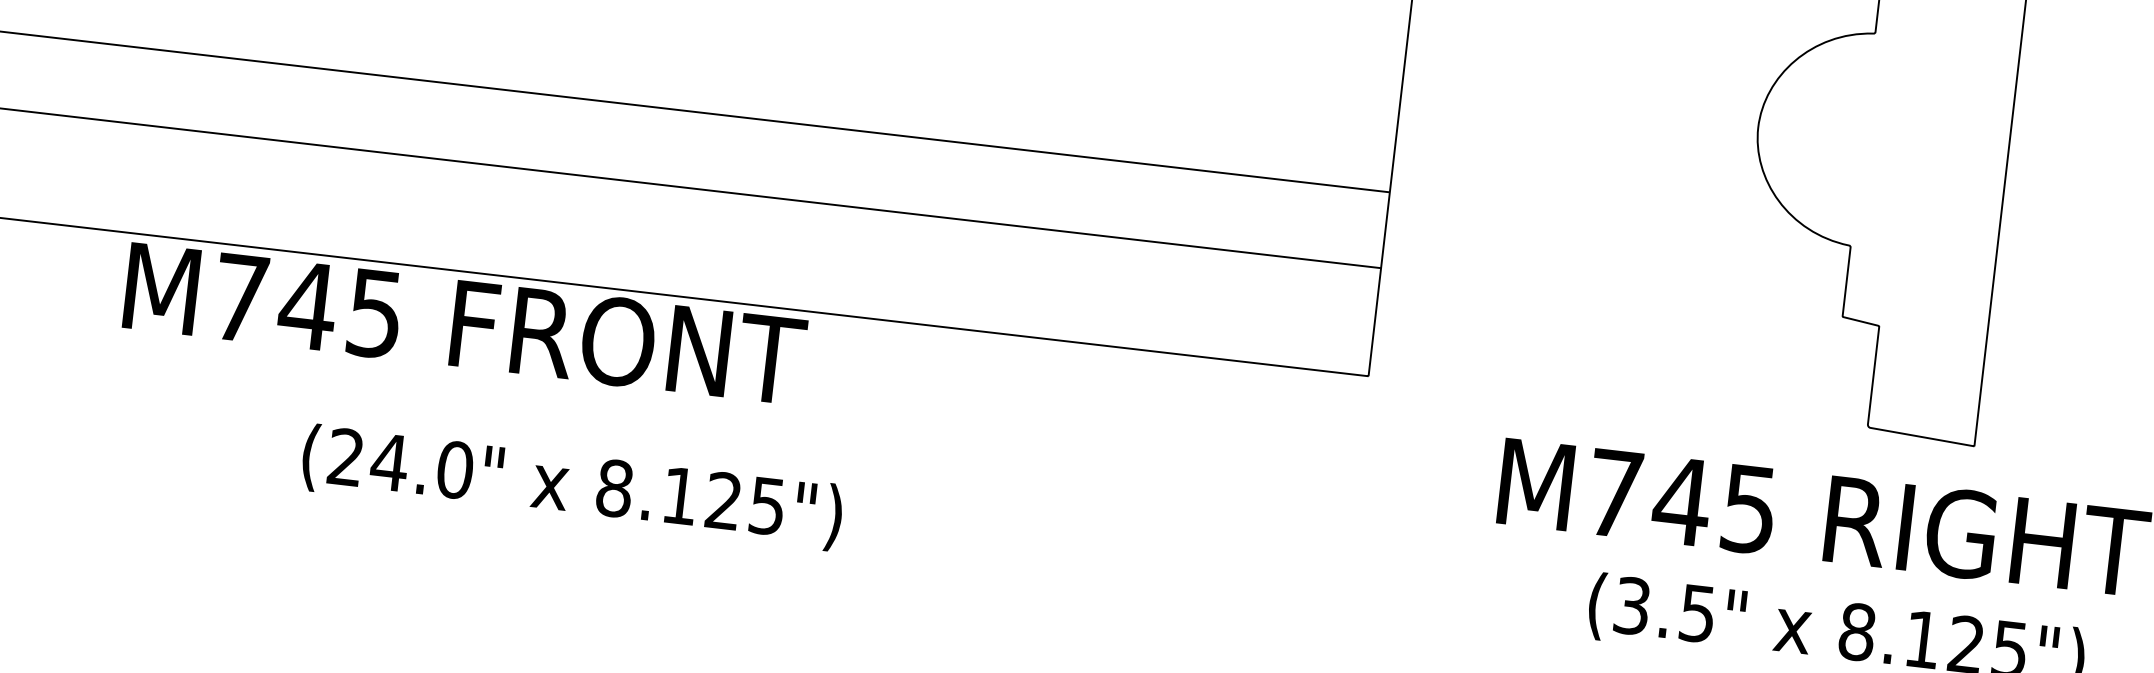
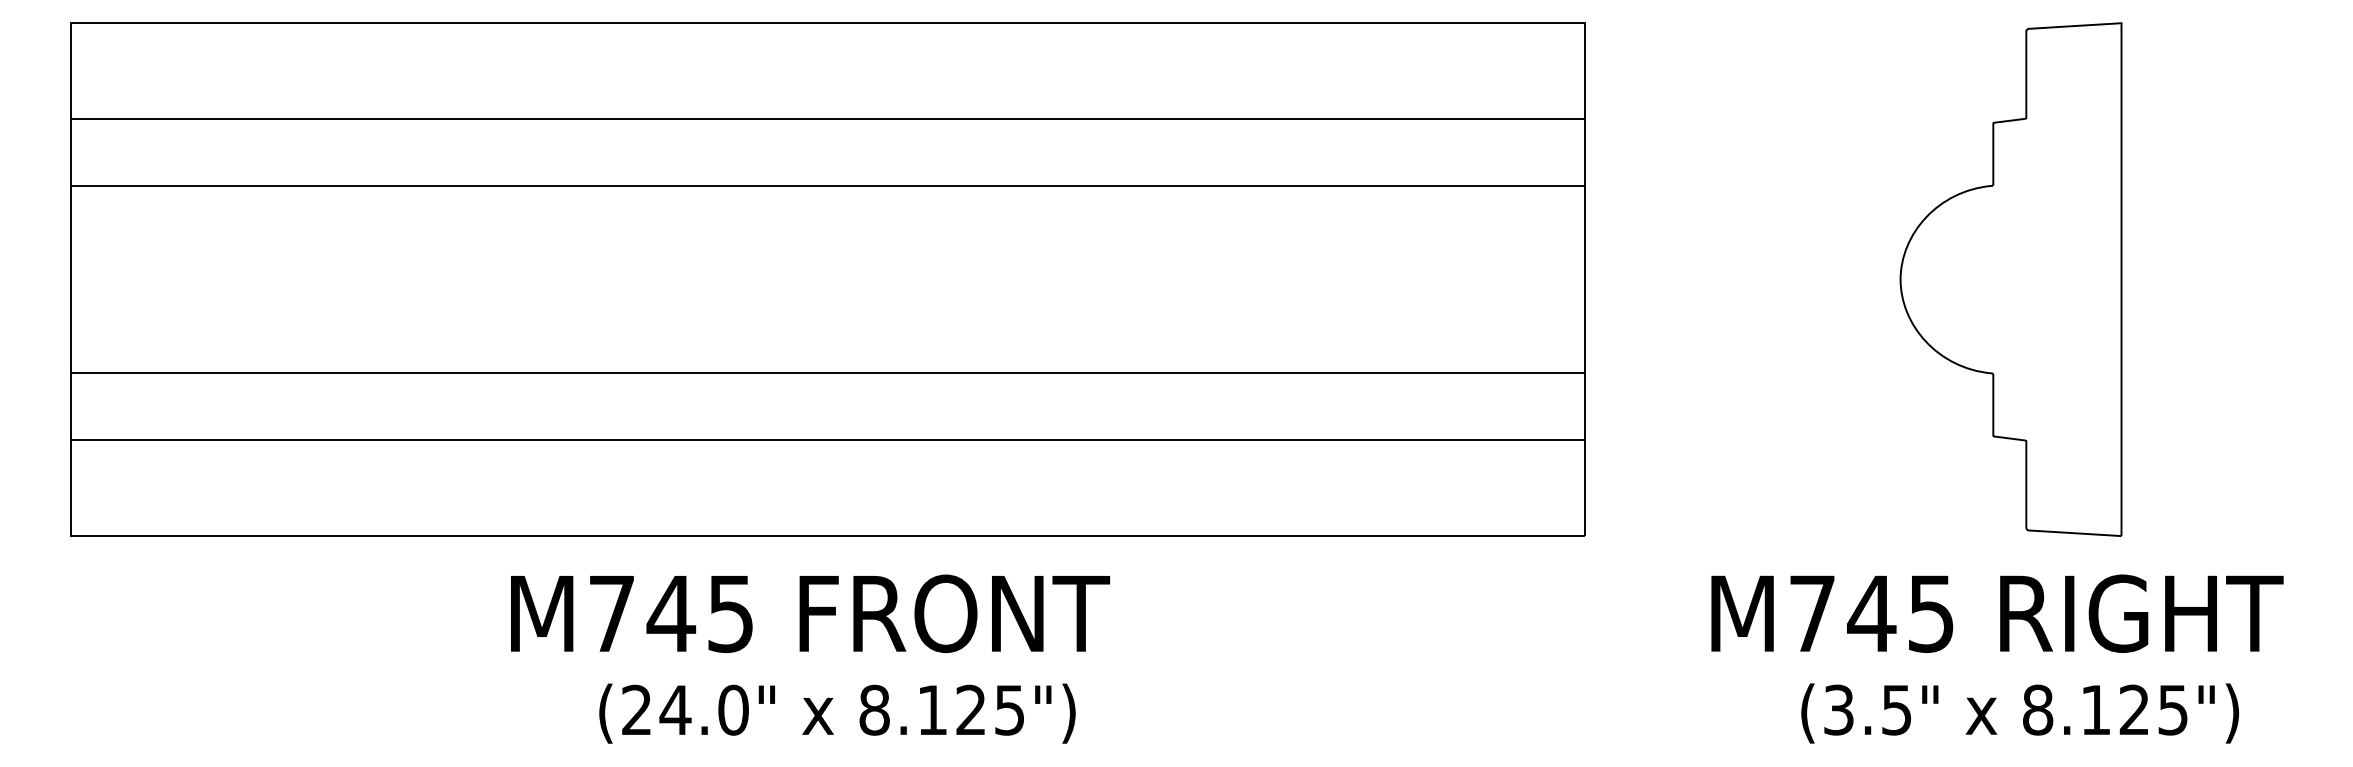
text: (465, 323) -> (810, 613), moved
text: (572, 487) -> (837, 713), moved

